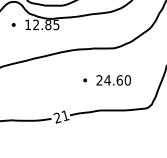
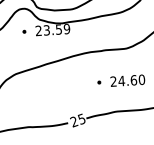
text: (42, 24) -> (53, 29), 12.85 -> 23.59
text: (65, 115) -> (81, 118), 21 -> 25

